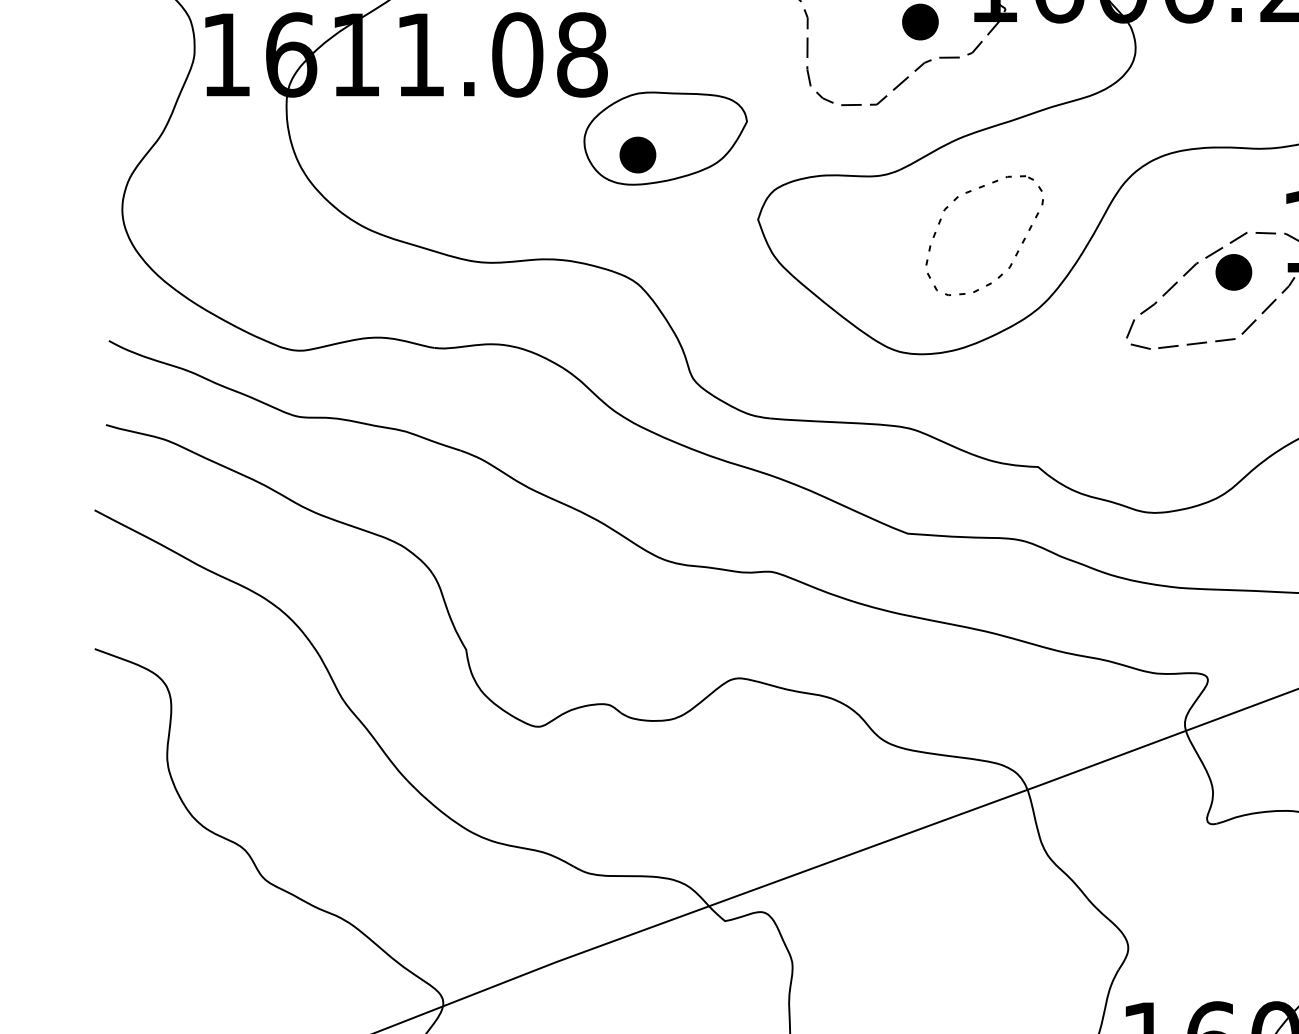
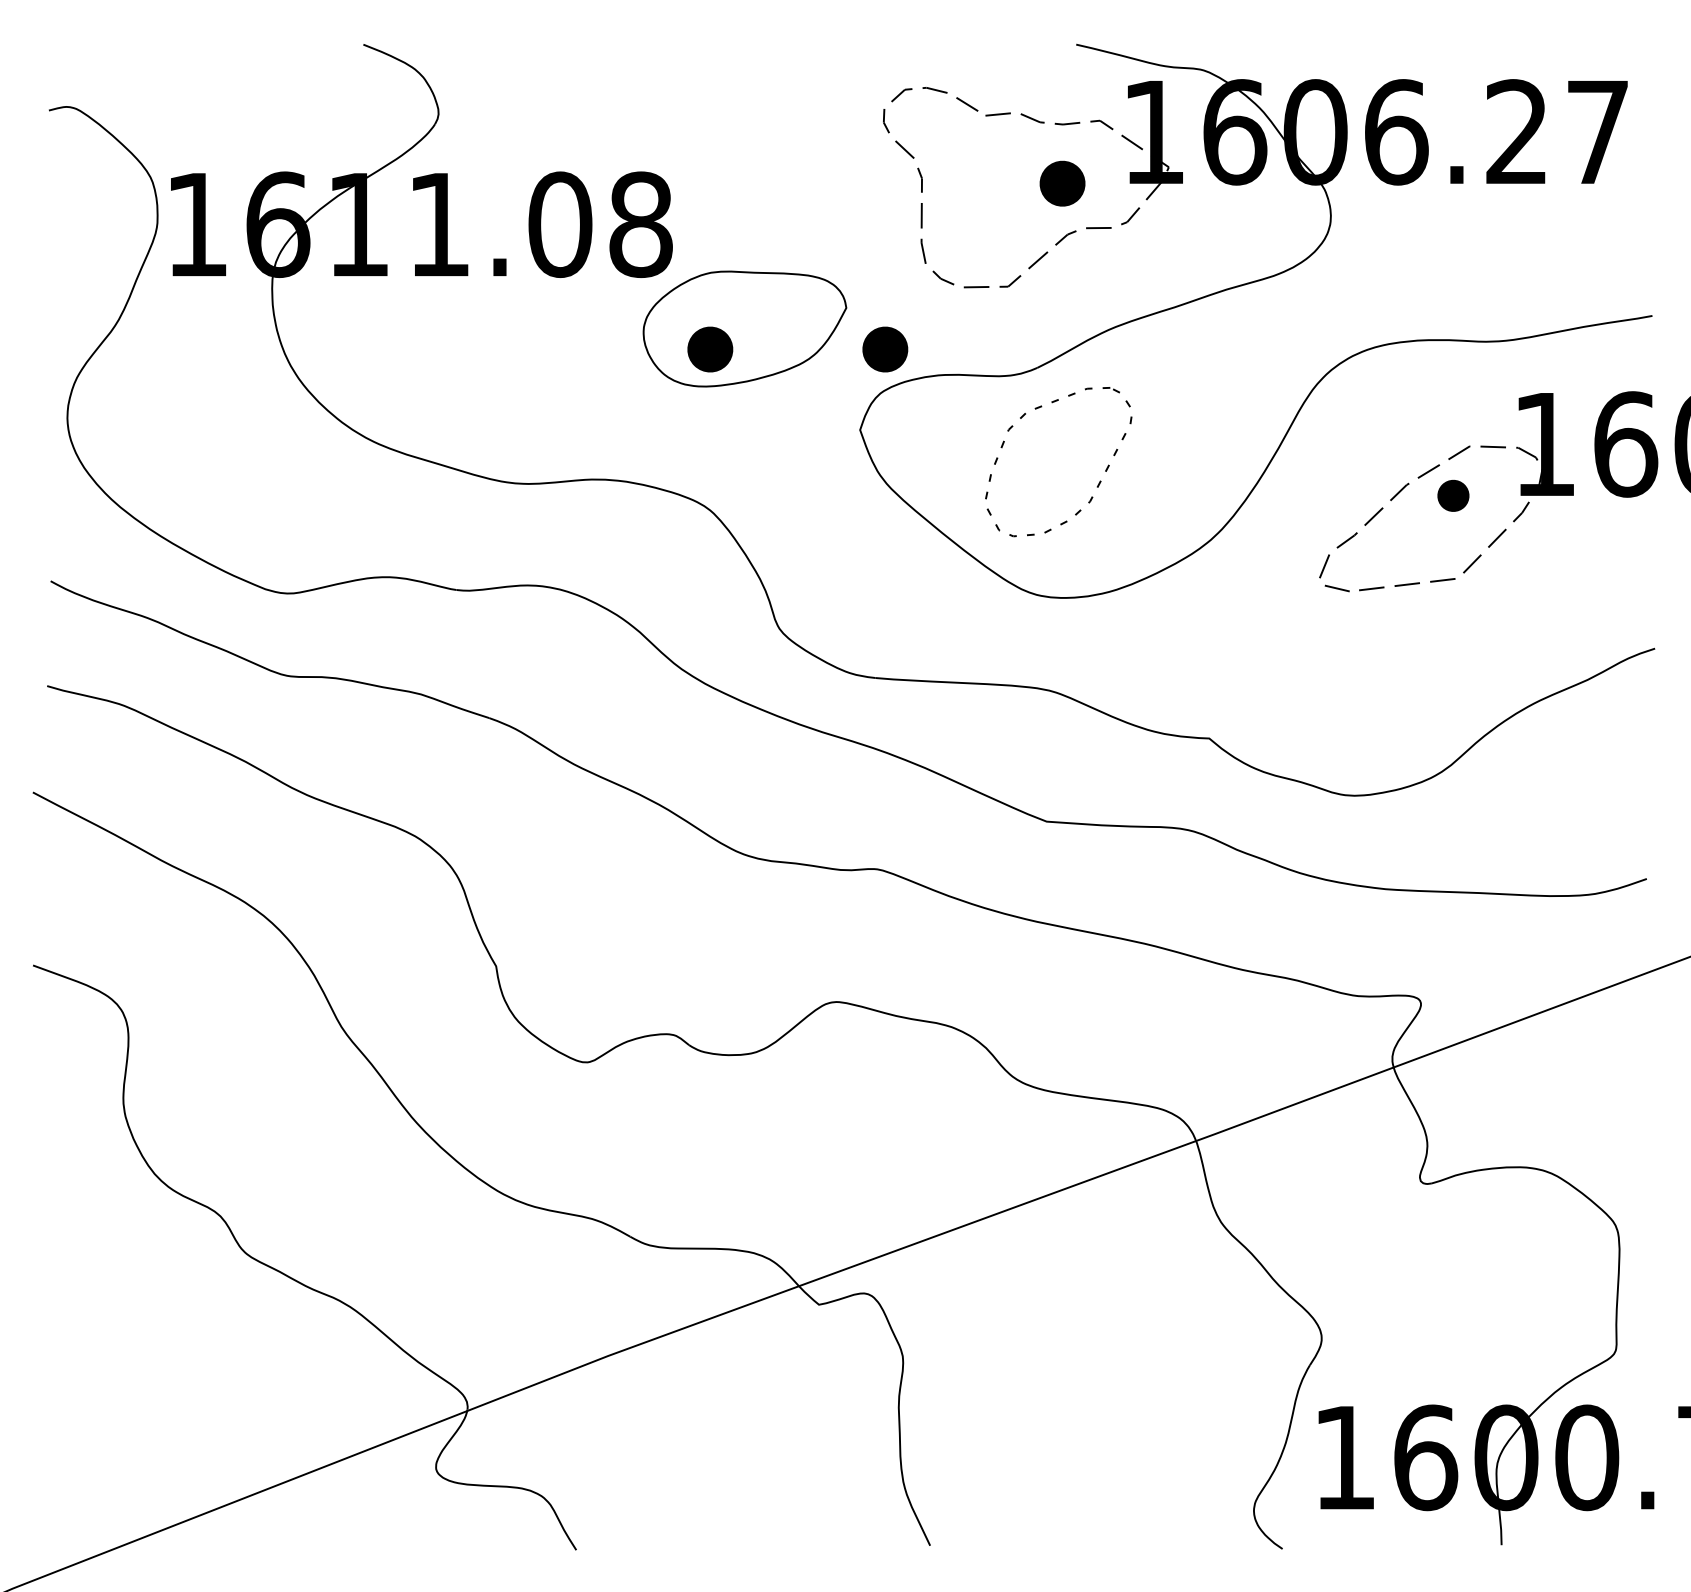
part: (778, 155) -> (885, 349), added
part: (1015, 255) -> (1096, 486), moved
part: (1233, 272) -> (1453, 495), size x0.7

